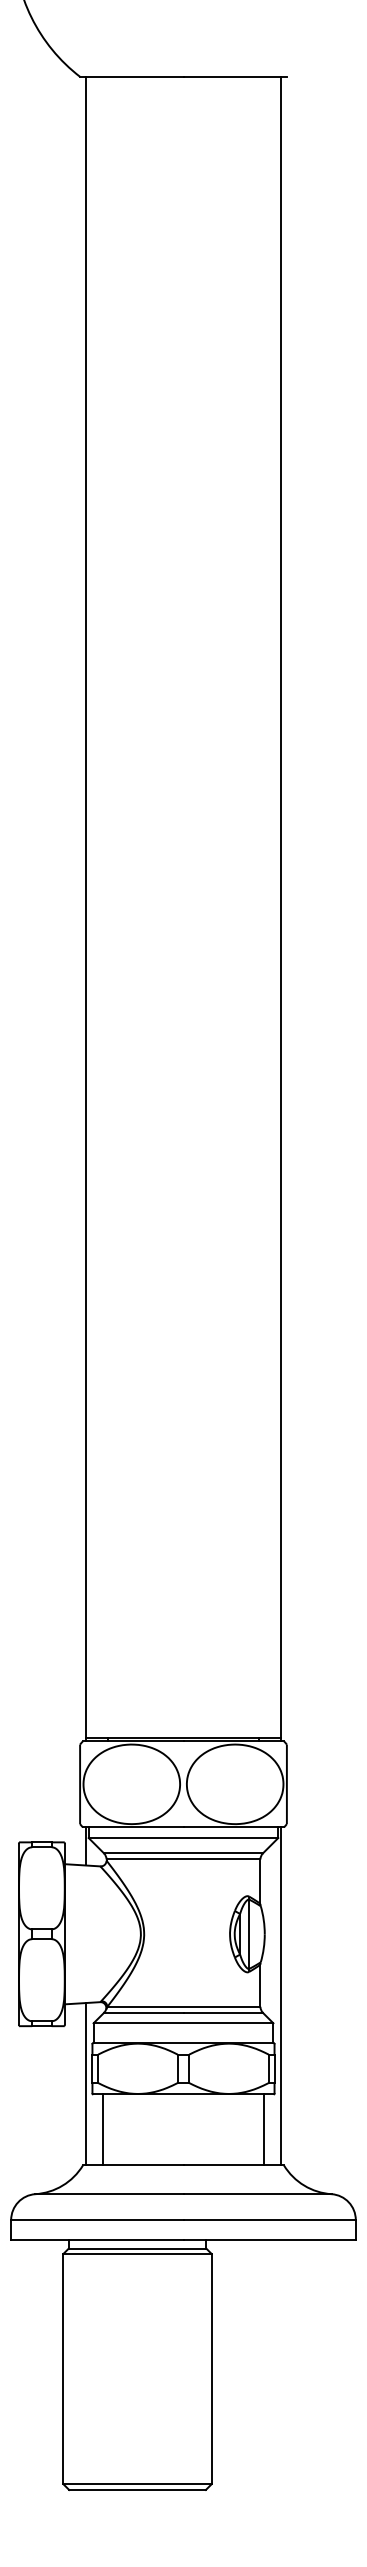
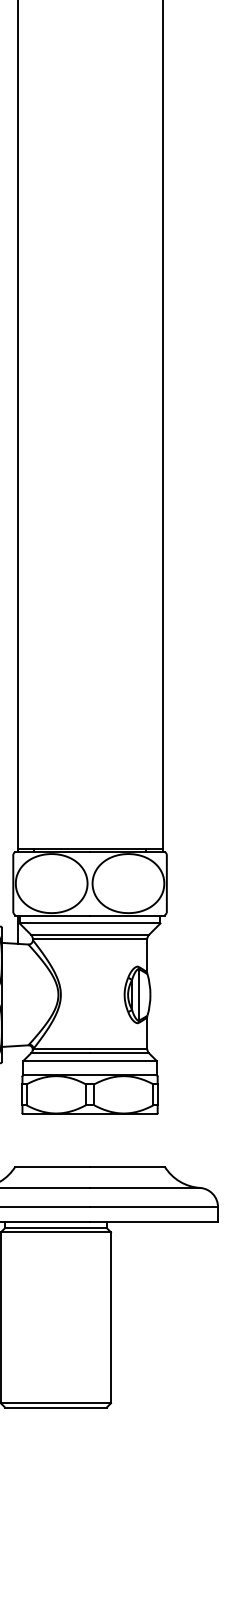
line: (281, 1996) -> (162, 1041), removed
line: (85, 2084) -> (17, 1106), removed
line: (103, 2129) -> (30, 1139), removed
line: (263, 2129) -> (149, 1139), removed

